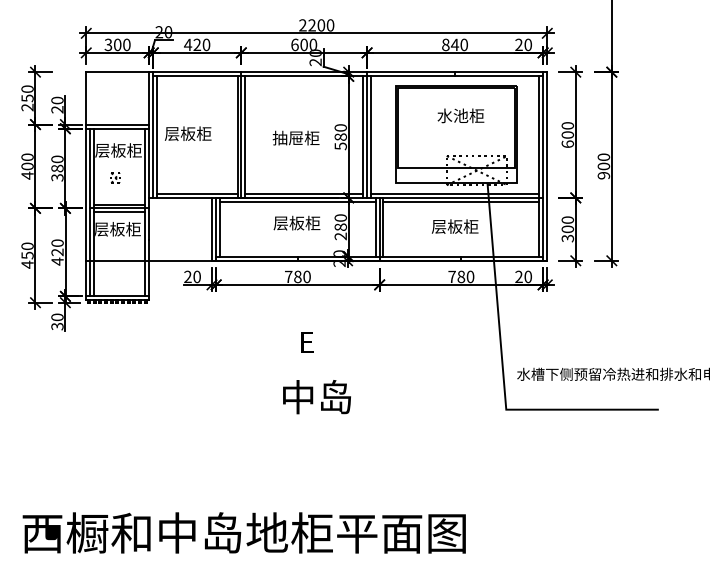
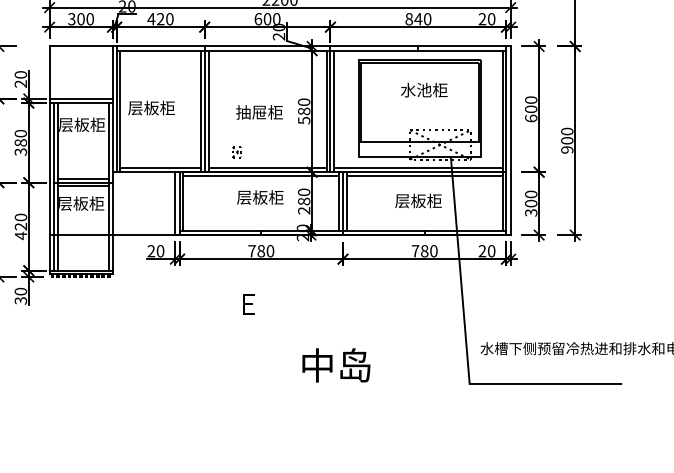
part: (115, 177) -> (236, 151), moved
text: (307, 342) -> (248, 304), moved
text: (316, 397) -> (335, 365), moved

